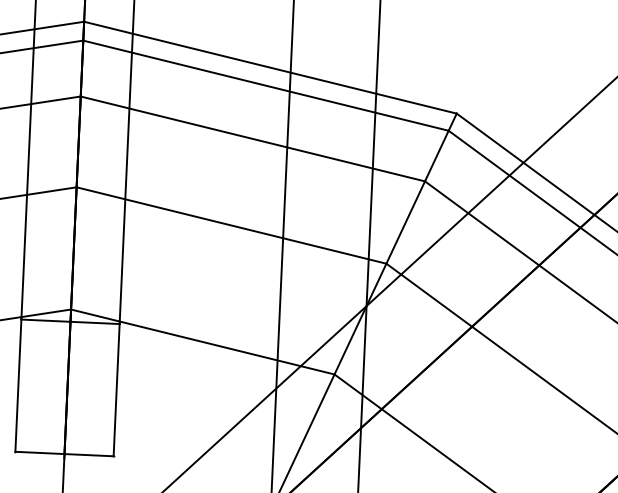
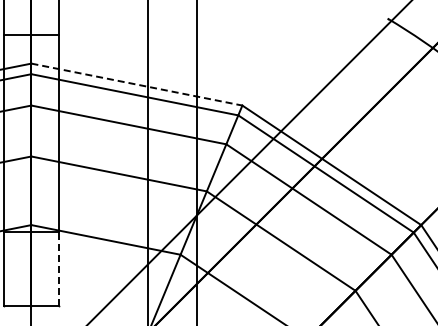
line: (269, 67) -> (136, 84), solid -> dashed
line: (115, 389) -> (58, 268), solid -> dashed

